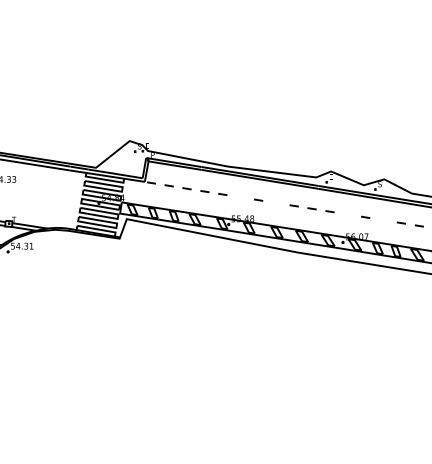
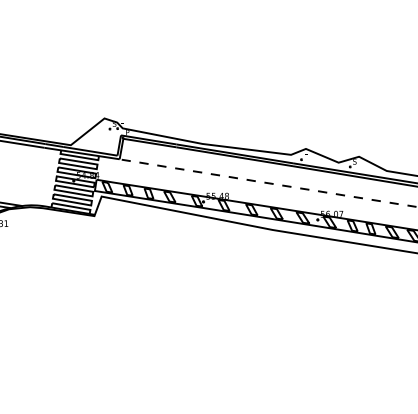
line: (240, 196) -> (215, 173), added
line: (275, 202) -> (250, 179), added
line: (347, 214) -> (322, 191), added
line: (383, 219) -> (358, 196), added

